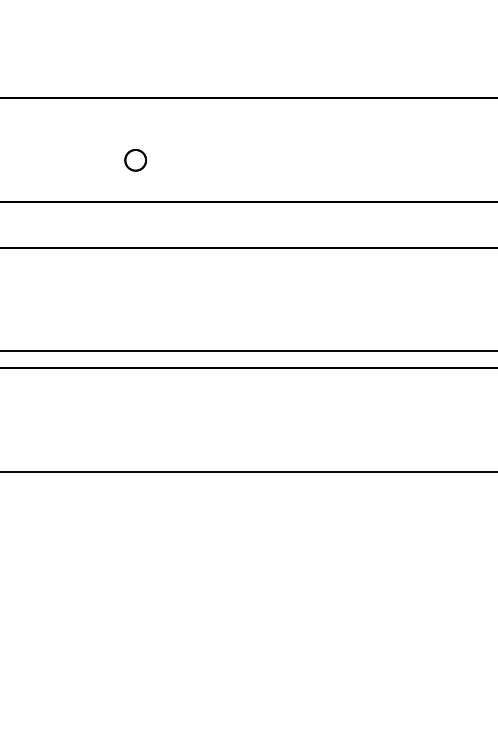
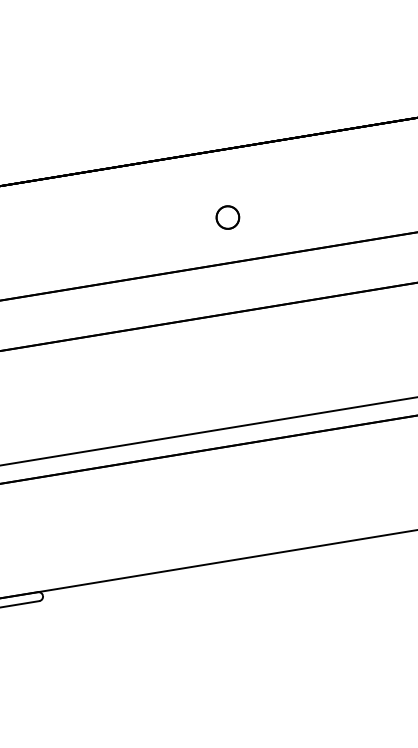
circle: (135, 160) -> (227, 217), moved

